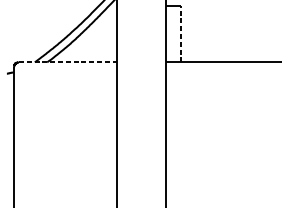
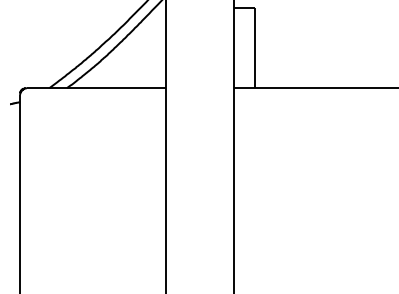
line: (180, 33) -> (255, 47), dashed -> solid
line: (68, 62) -> (96, 88), dashed -> solid

